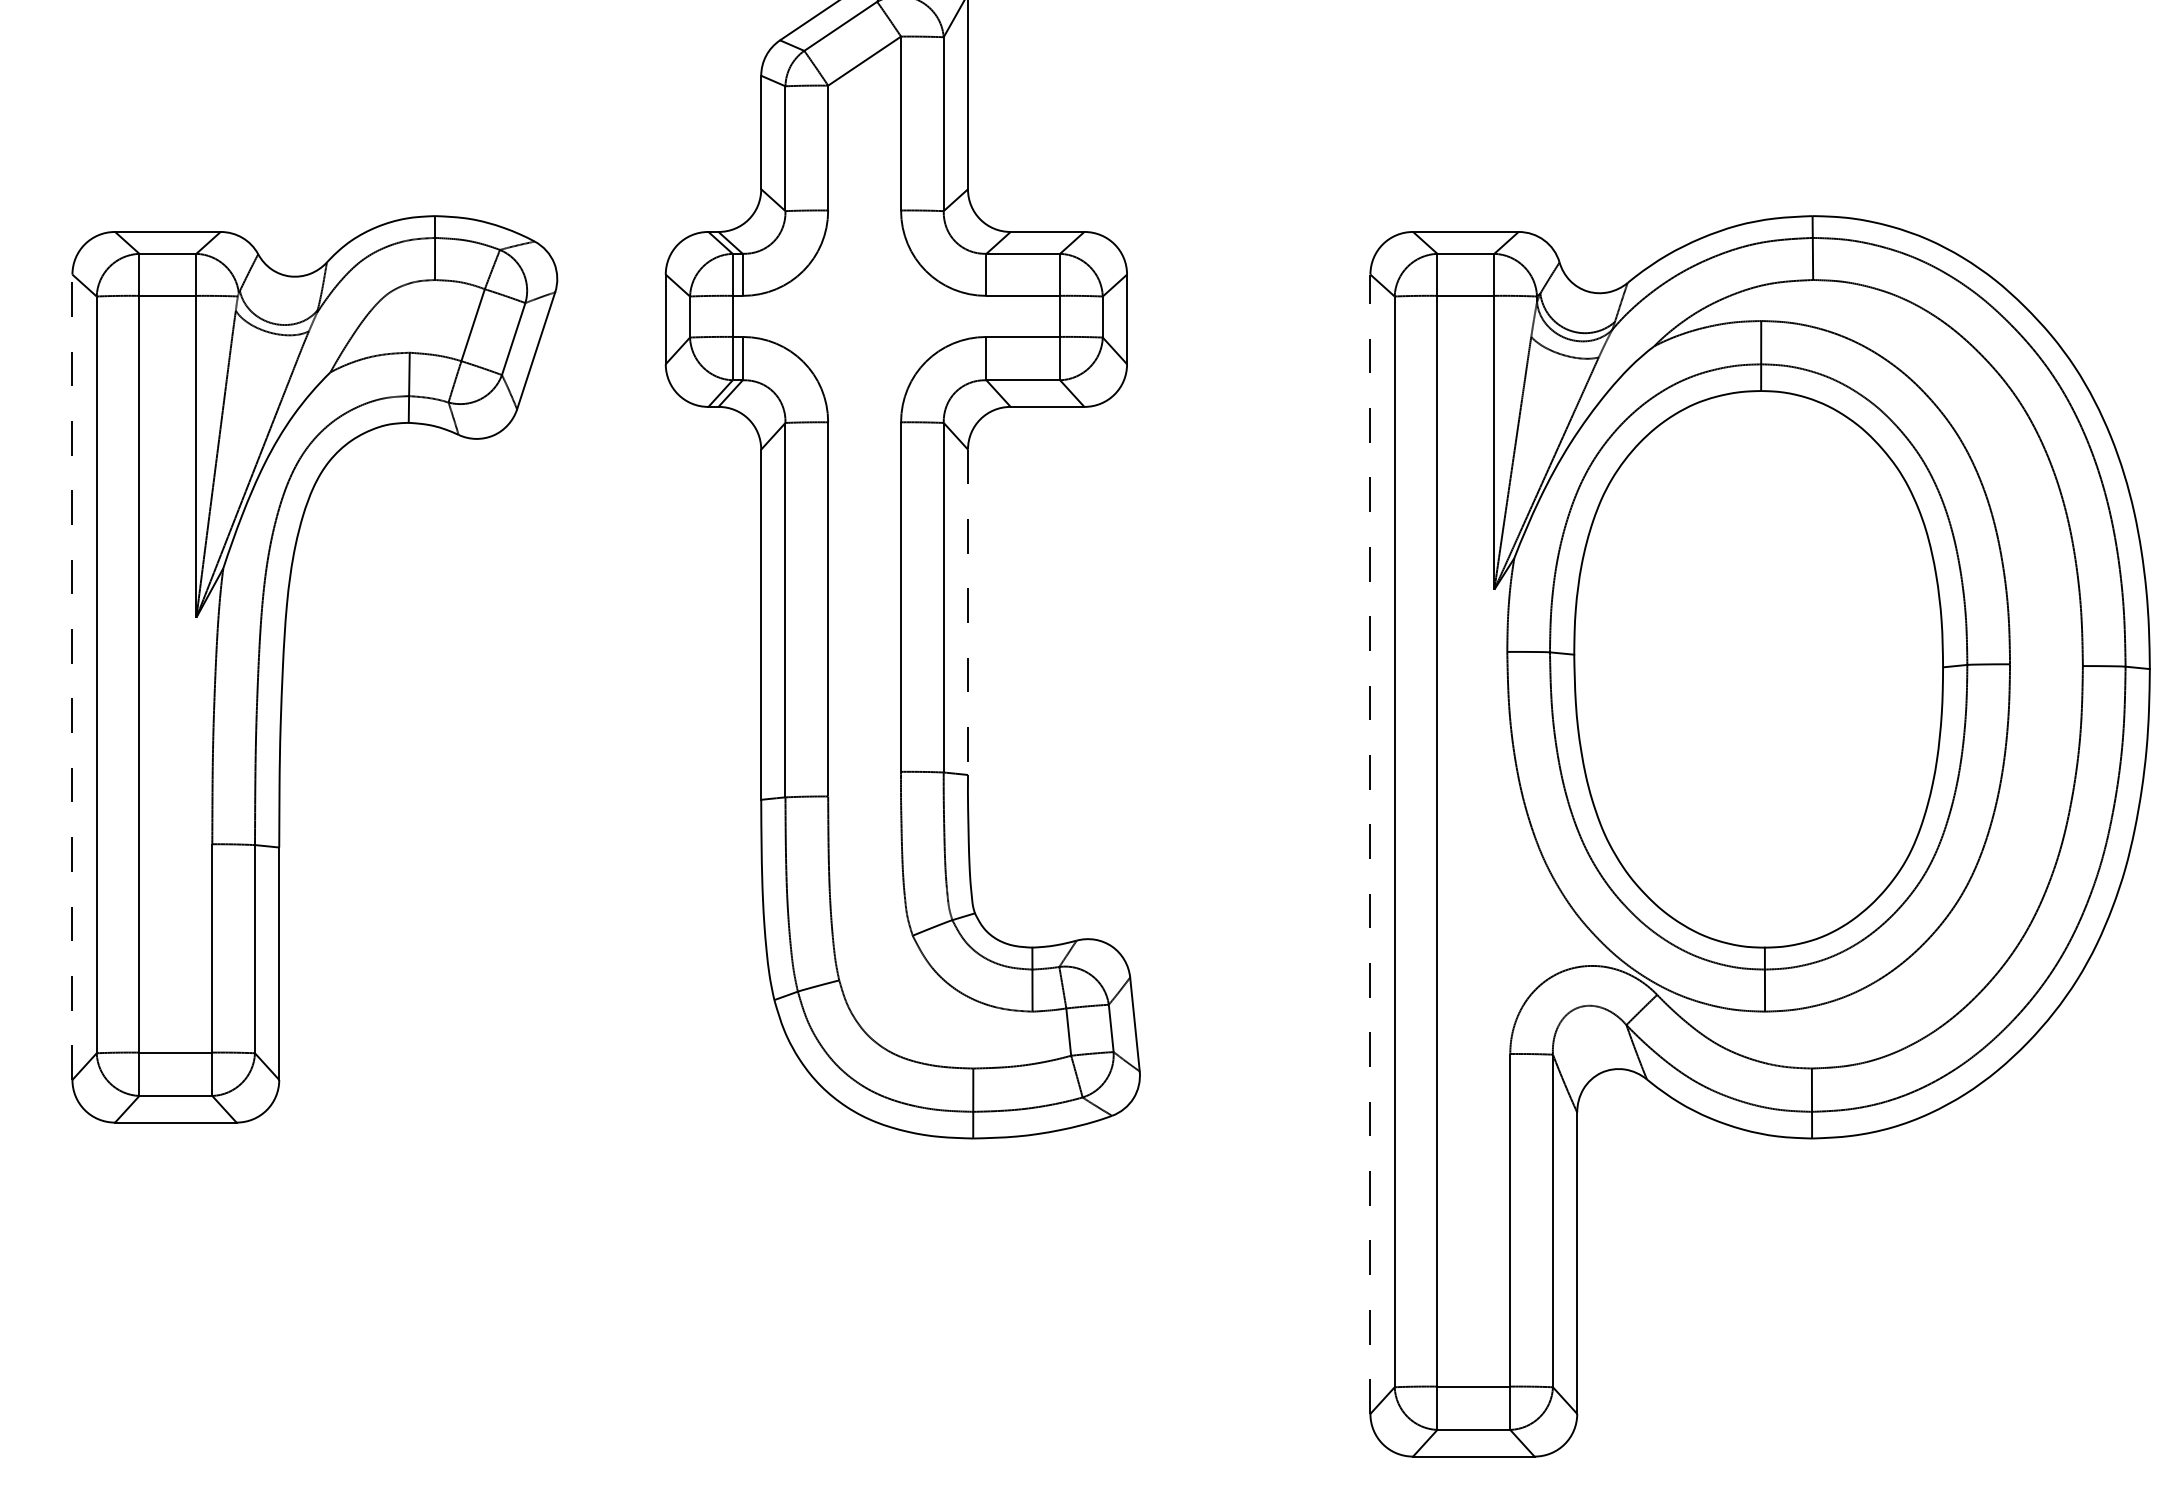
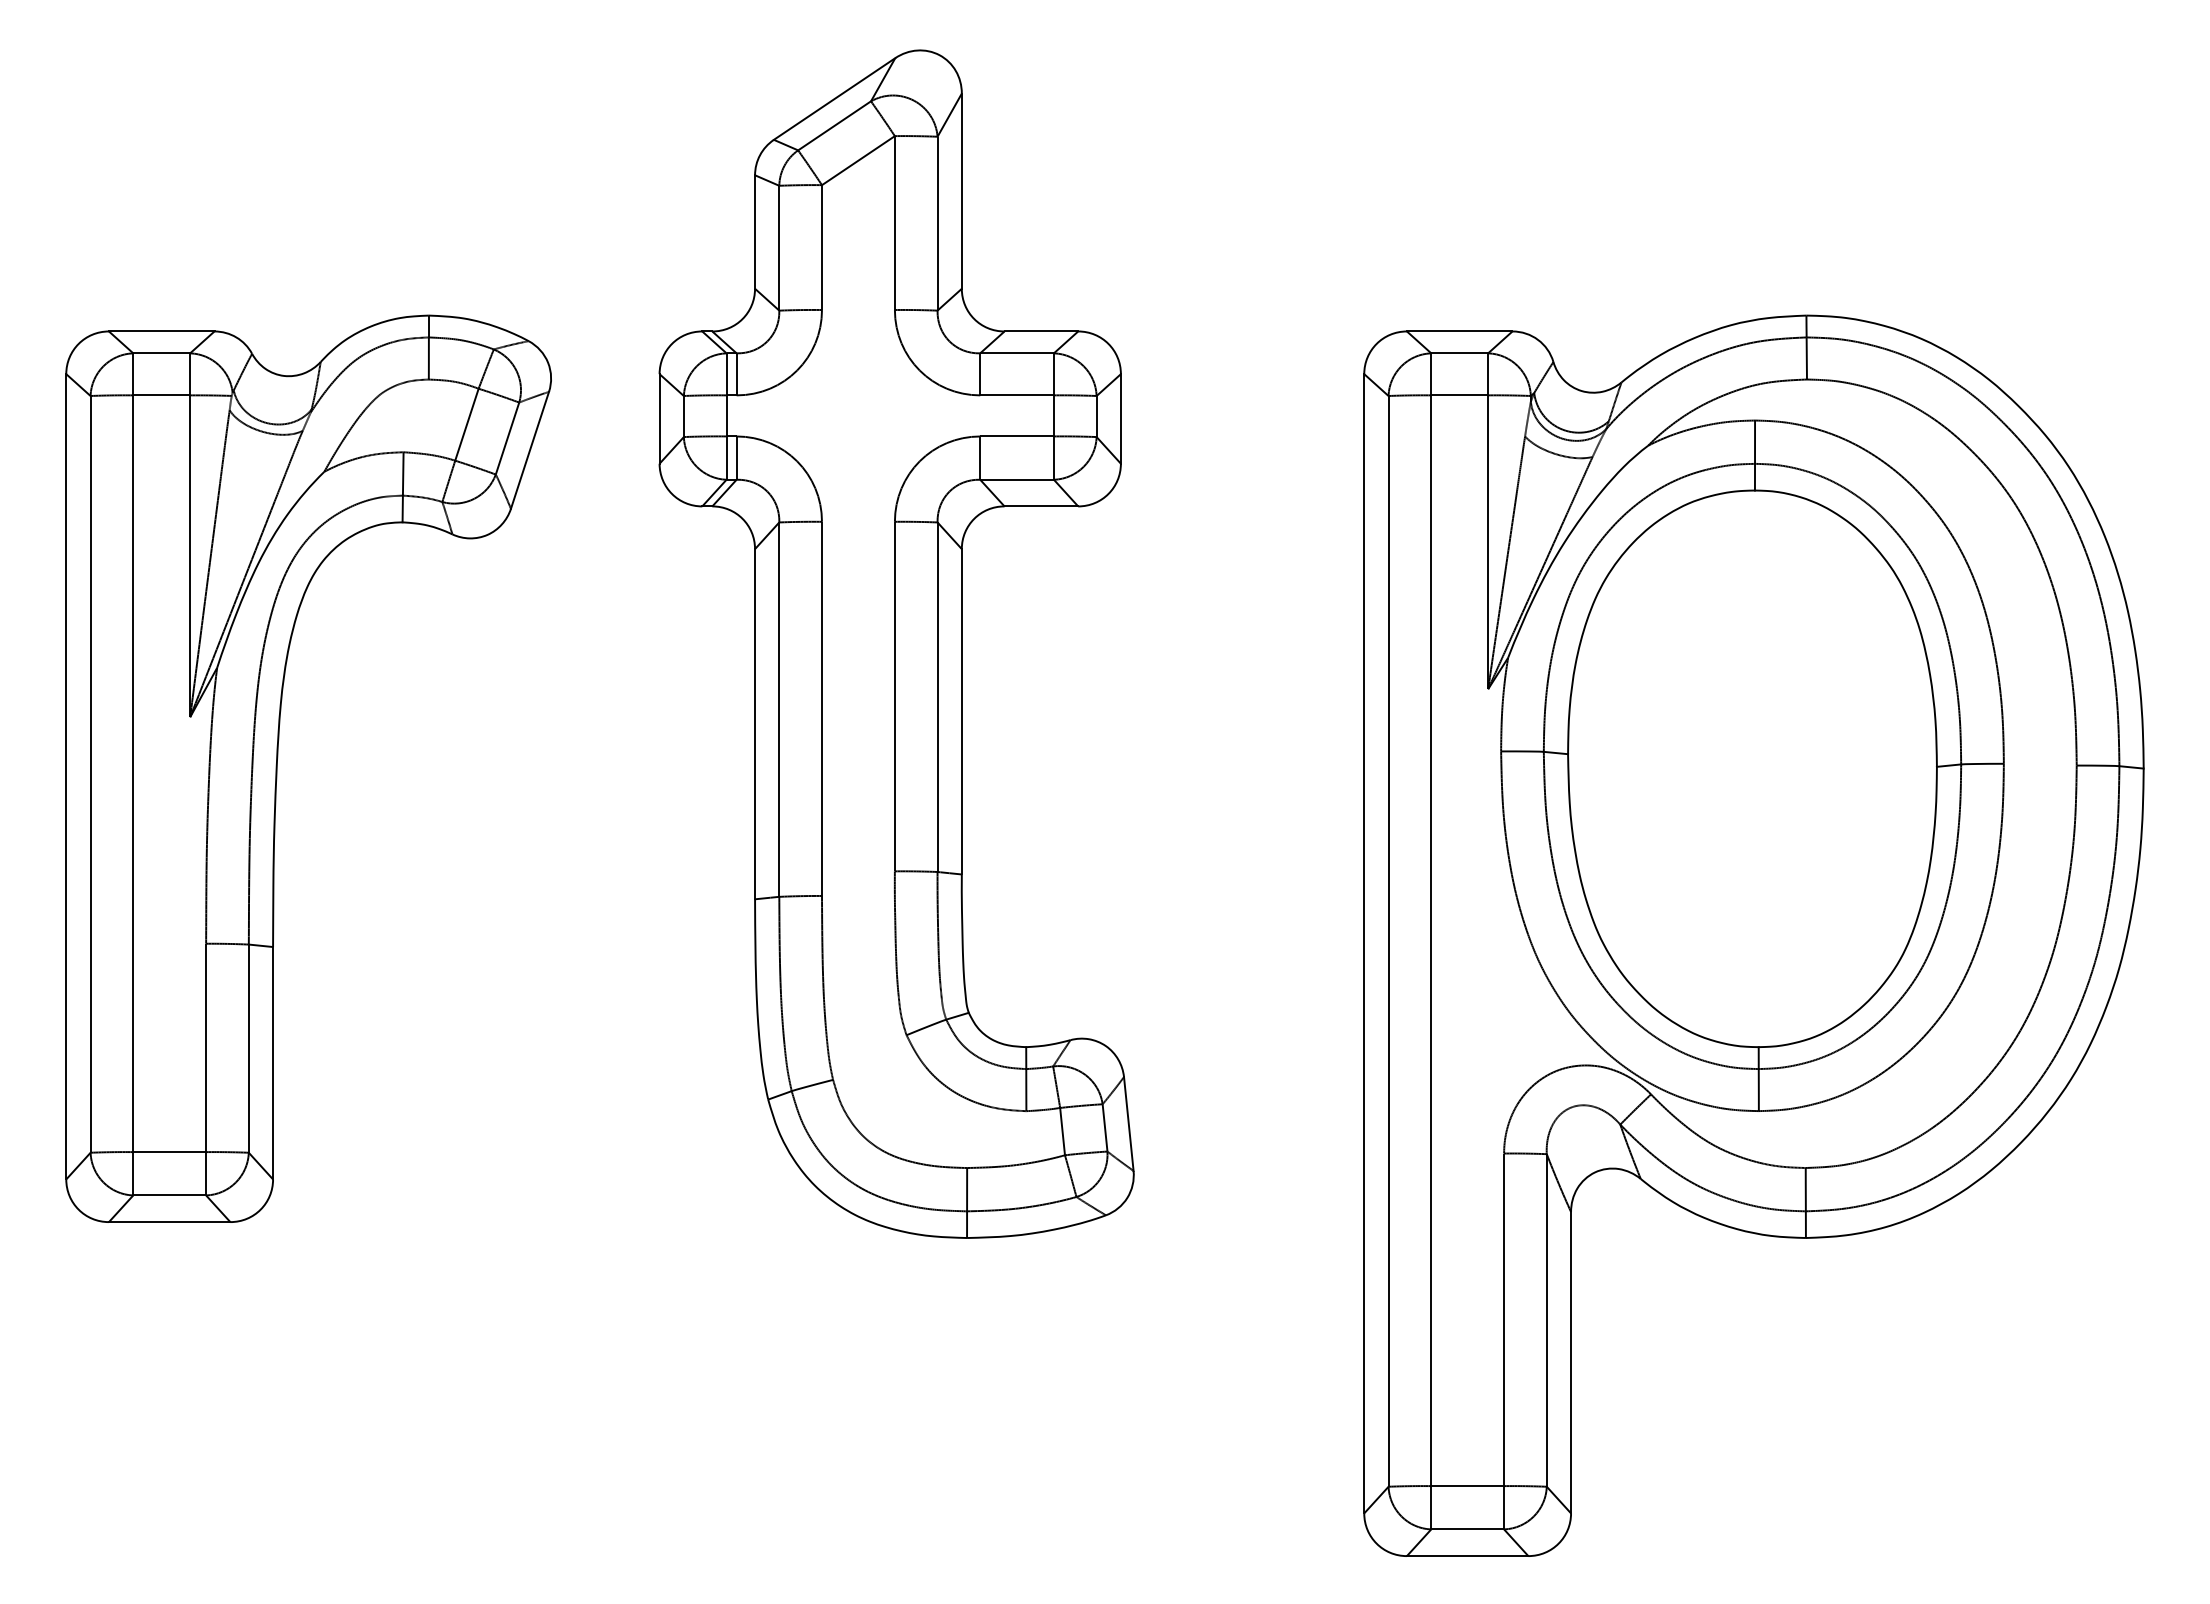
line: (967, 612) -> (961, 711), dashed -> solid
line: (72, 677) -> (66, 776), dashed -> solid
line: (1370, 844) -> (1364, 943), dashed -> solid

